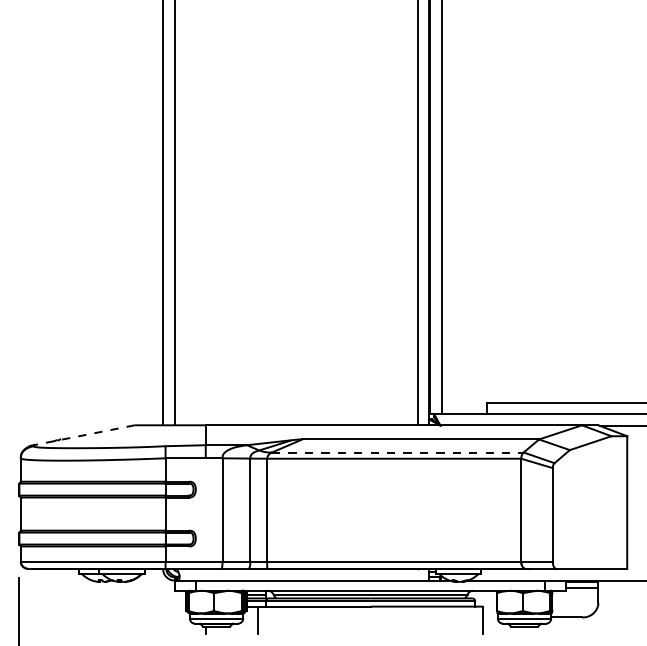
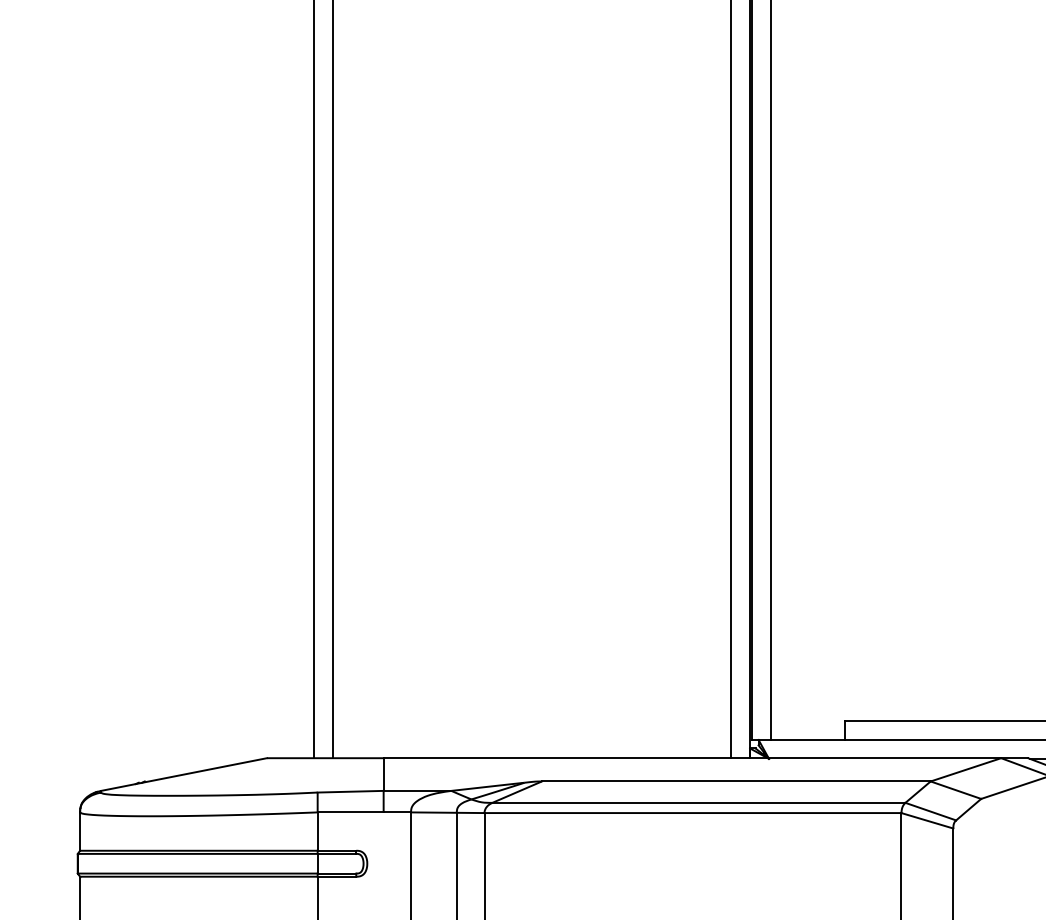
line: (83, 435) -> (182, 774), dashed -> solid
line: (397, 452) -> (698, 802), dashed -> solid

